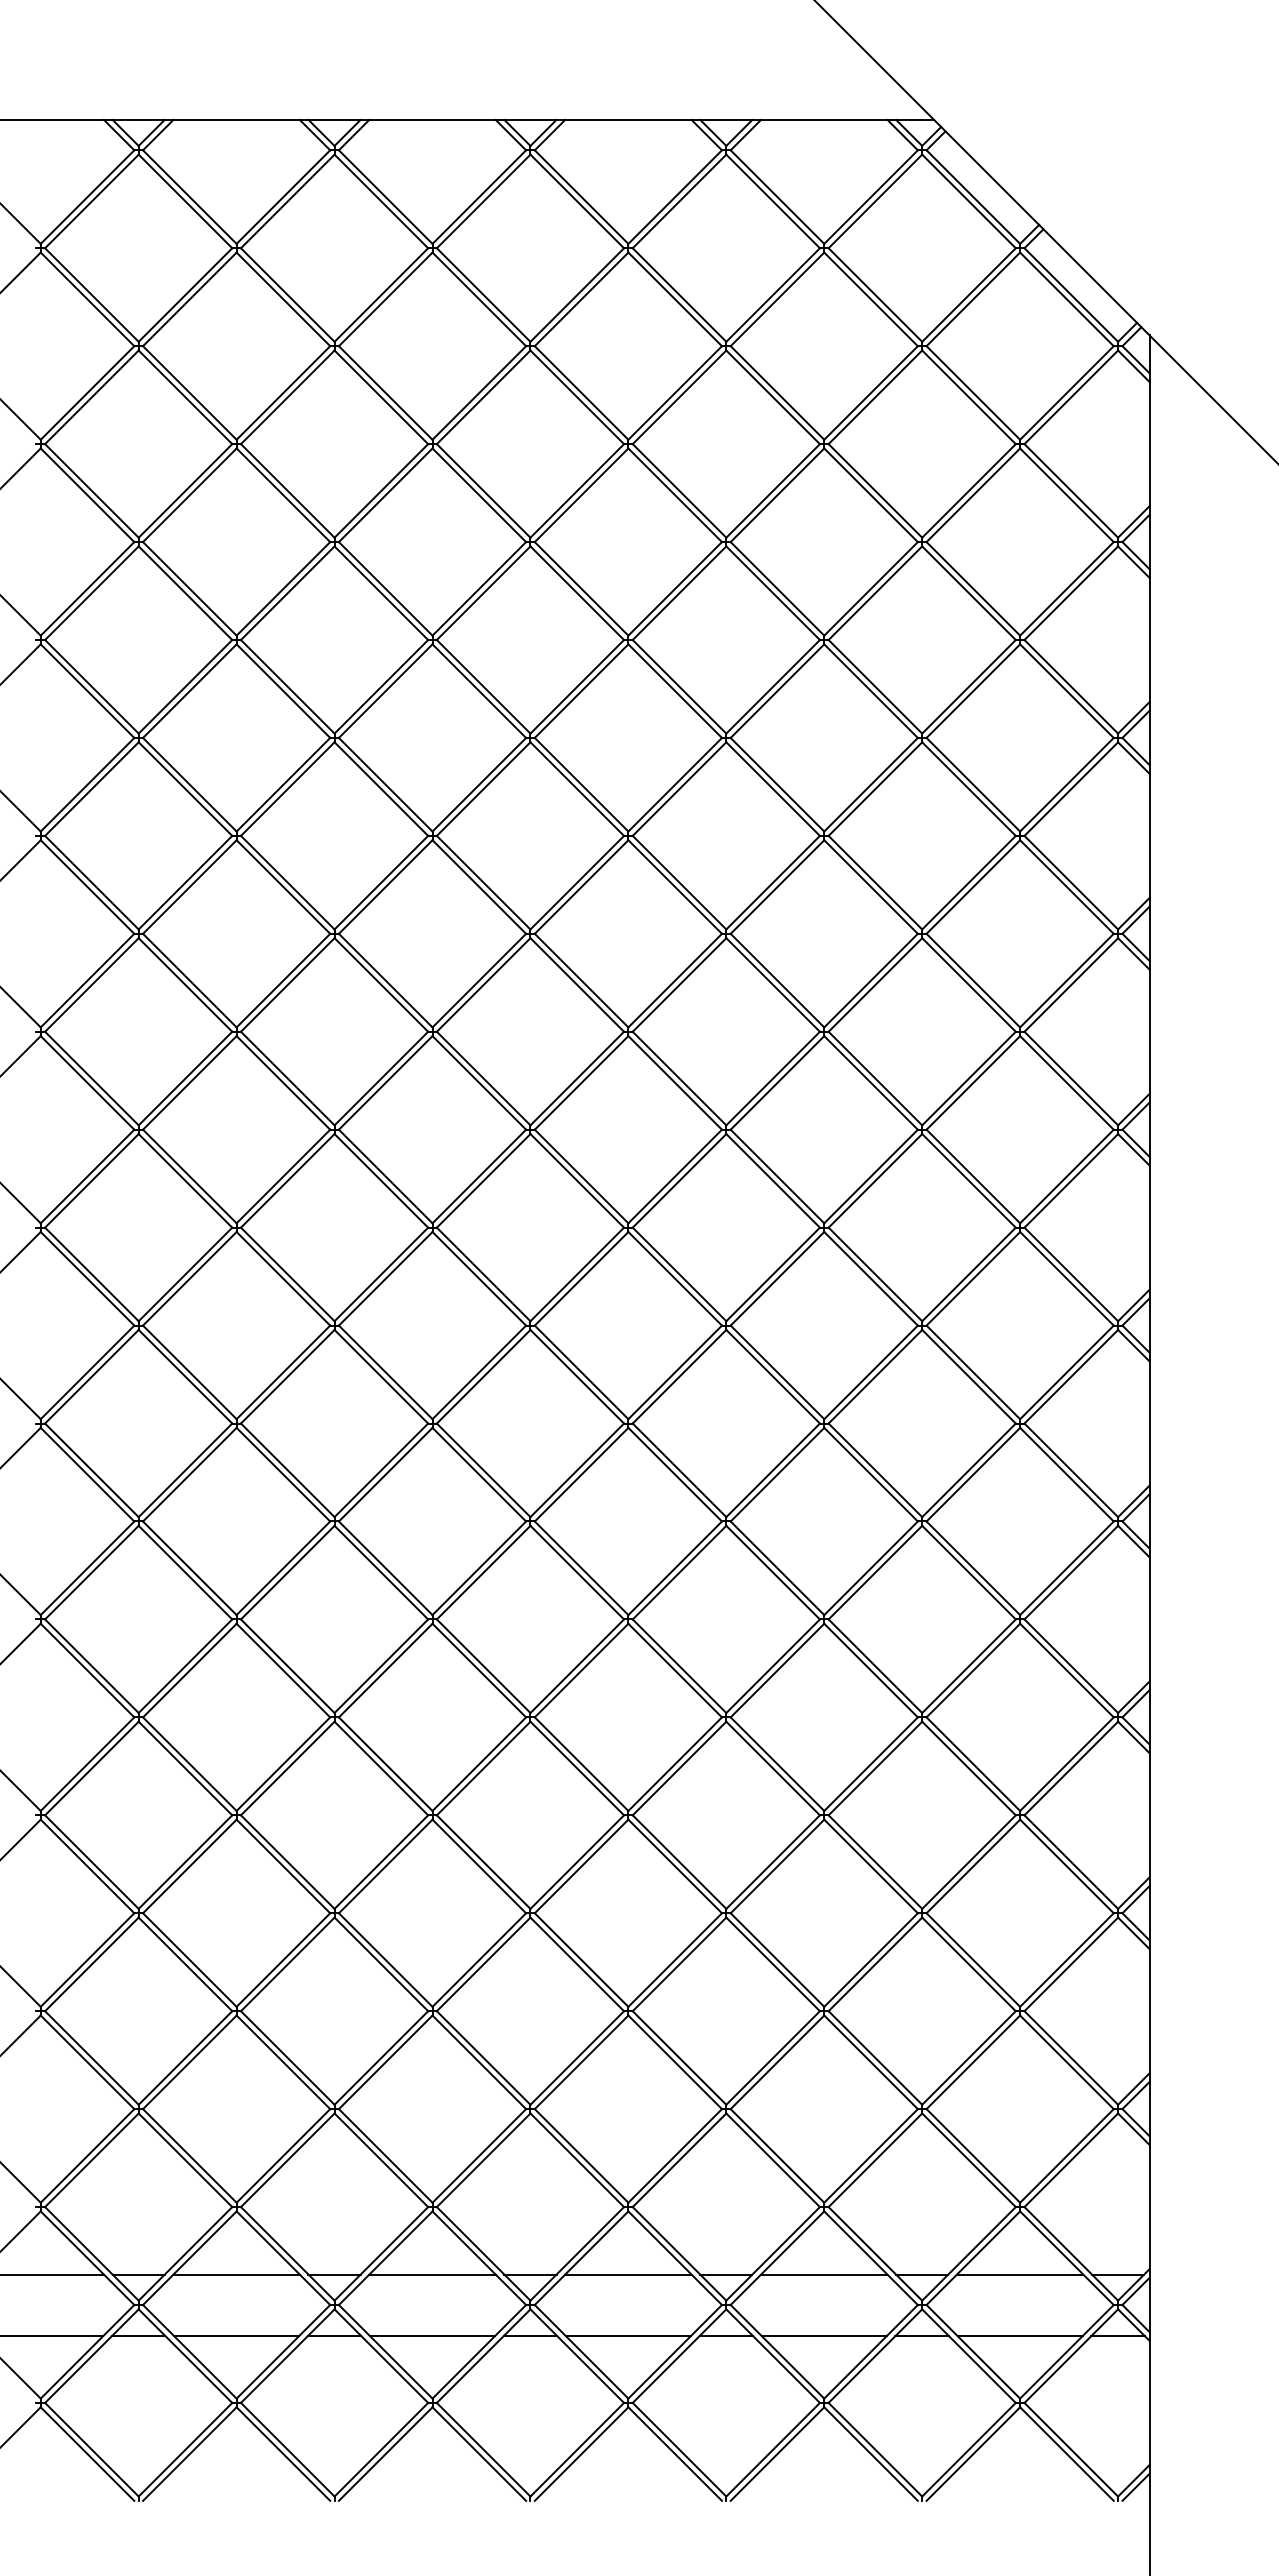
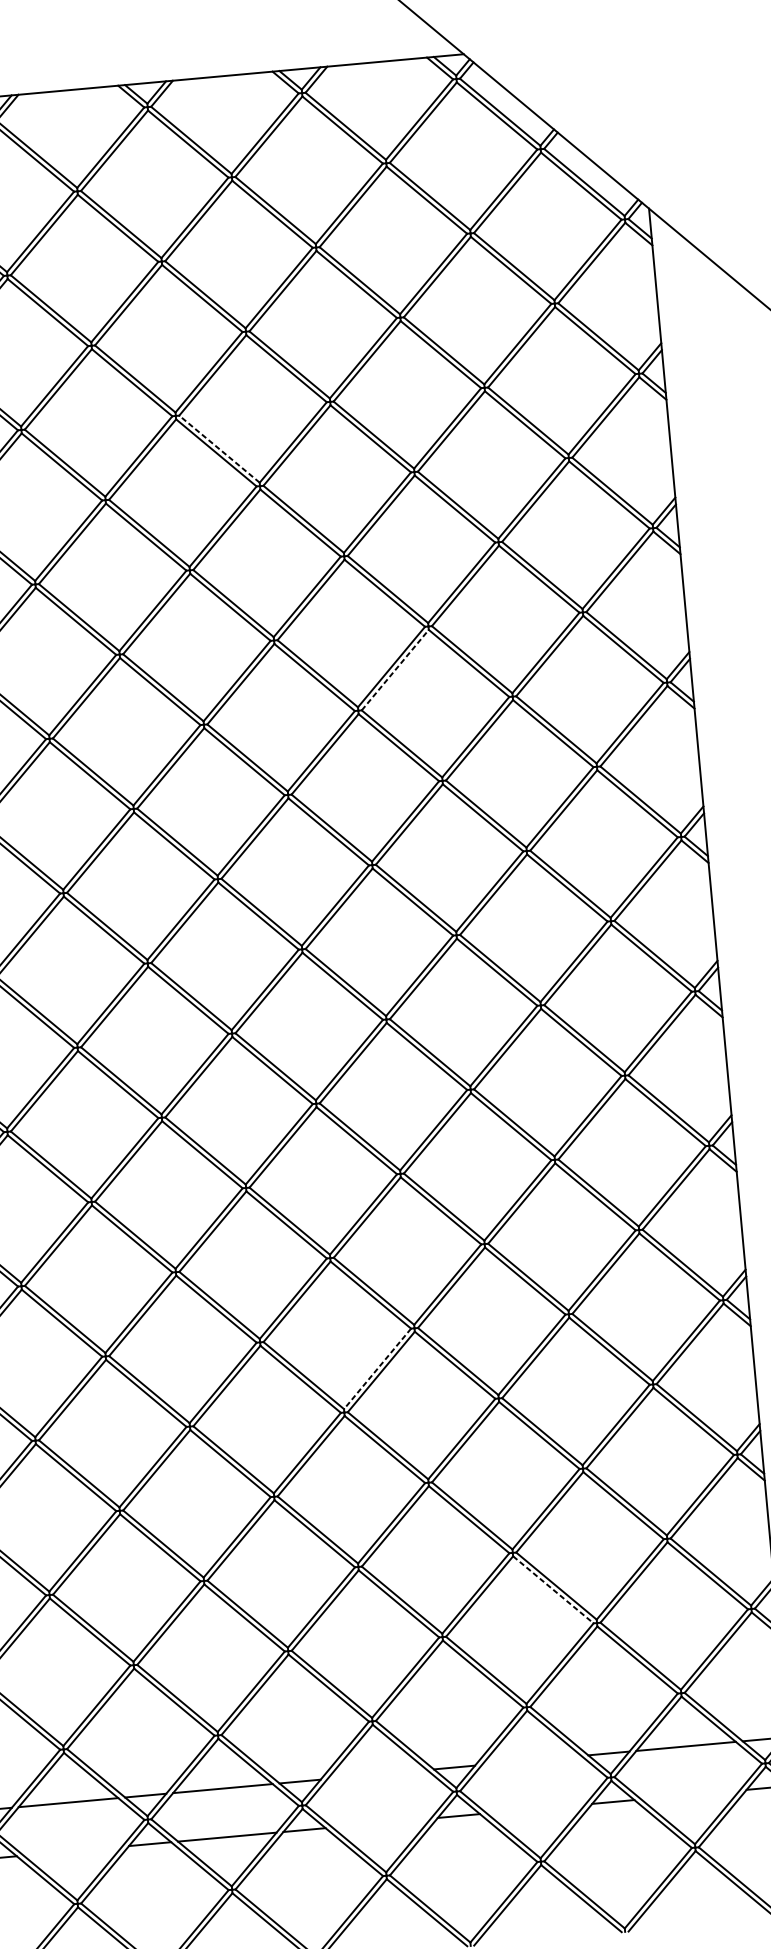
line: (581, 588) -> (219, 448), solid -> dashed
line: (777, 886) -> (395, 669), solid -> dashed
line: (674, 1764) -> (377, 1369), solid -> dashed
line: (871, 2062) -> (553, 1589), solid -> dashed
line: (628, 2274) -> (377, 1774), removed
line: (824, 2274) -> (531, 1760), removed
line: (236, 2336) -> (72, 1851), removed
line: (627, 2336) -> (381, 1823), removed
line: (823, 2336) -> (535, 1809), removed
line: (1019, 2336) -> (690, 1795), removed

